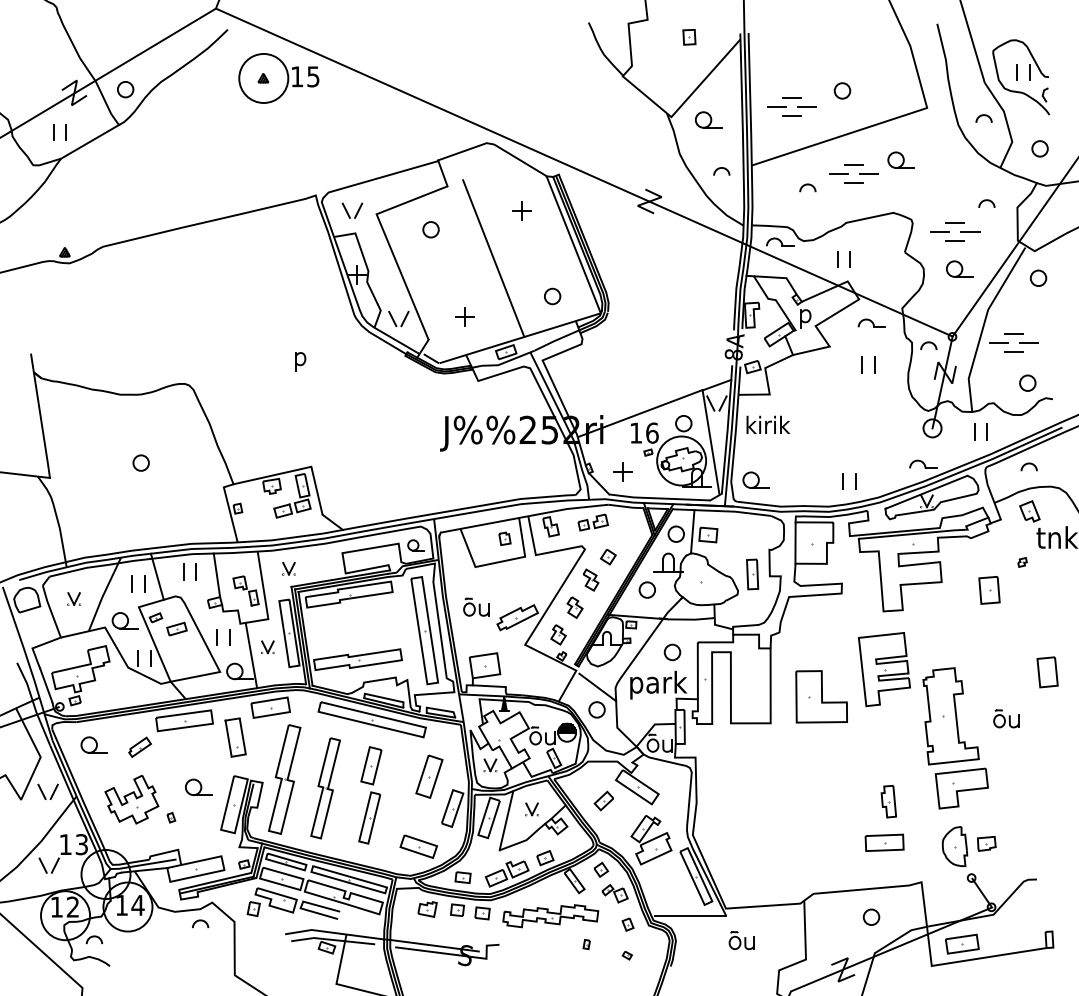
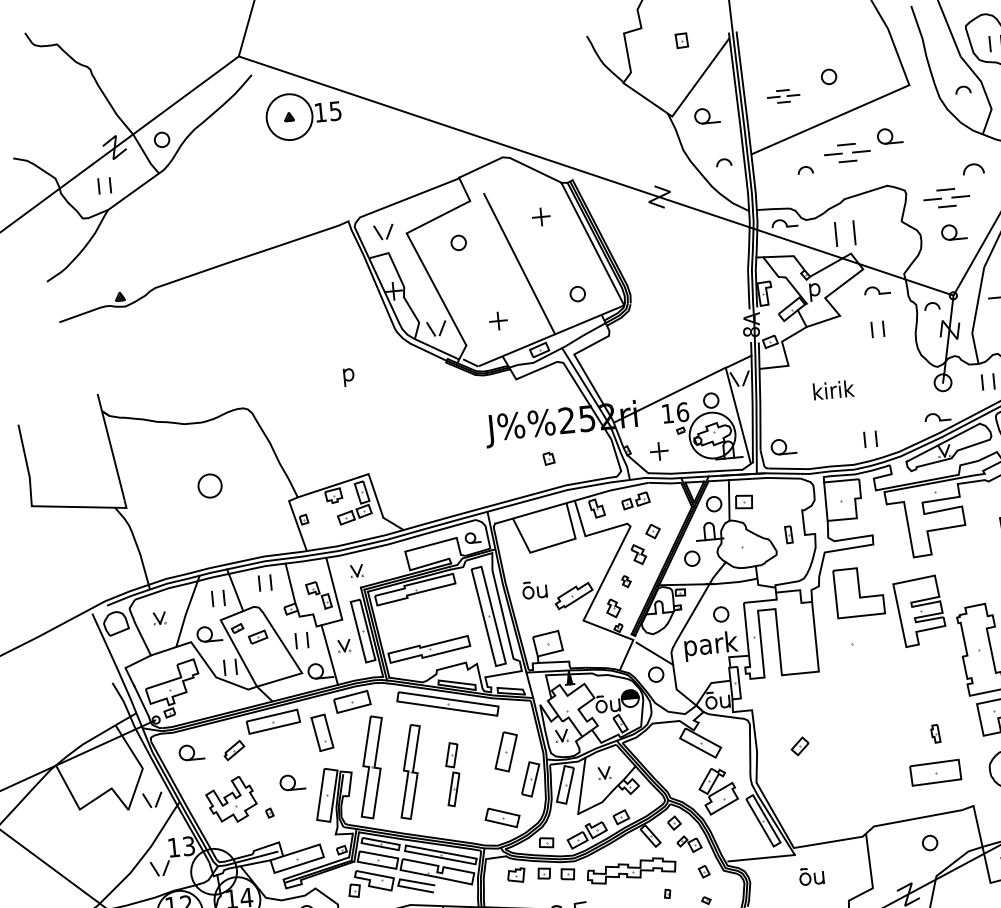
part: (791, 106) -> (783, 95), size x0.7
part: (986, 203) -> (973, 168), size x1.4
part: (843, 259) -> (845, 233), size x1.6
text: (768, 424) -> (833, 389), moved
part: (140, 462) -> (209, 485), size x1.6
part: (504, 538) -> (548, 458), moved
part: (752, 574) -> (788, 534), size x0.6
part: (574, 607) -> (626, 581), size x0.6
part: (821, 696) -> (858, 591), moved
part: (370, 795) -> (453, 774), size x0.7
part: (603, 800) -> (799, 745), moved
part: (888, 801) -> (935, 733), size x0.6
part: (884, 842) -> (935, 772), size x1.4

